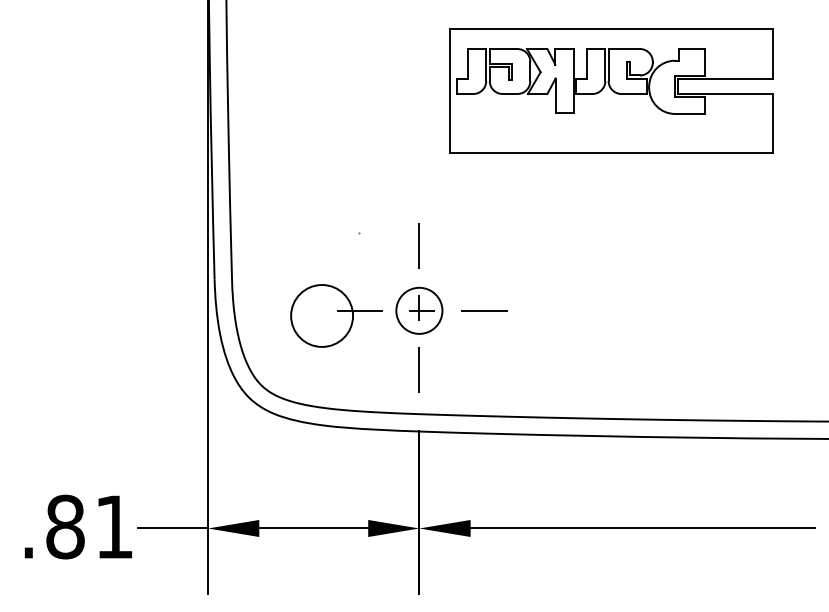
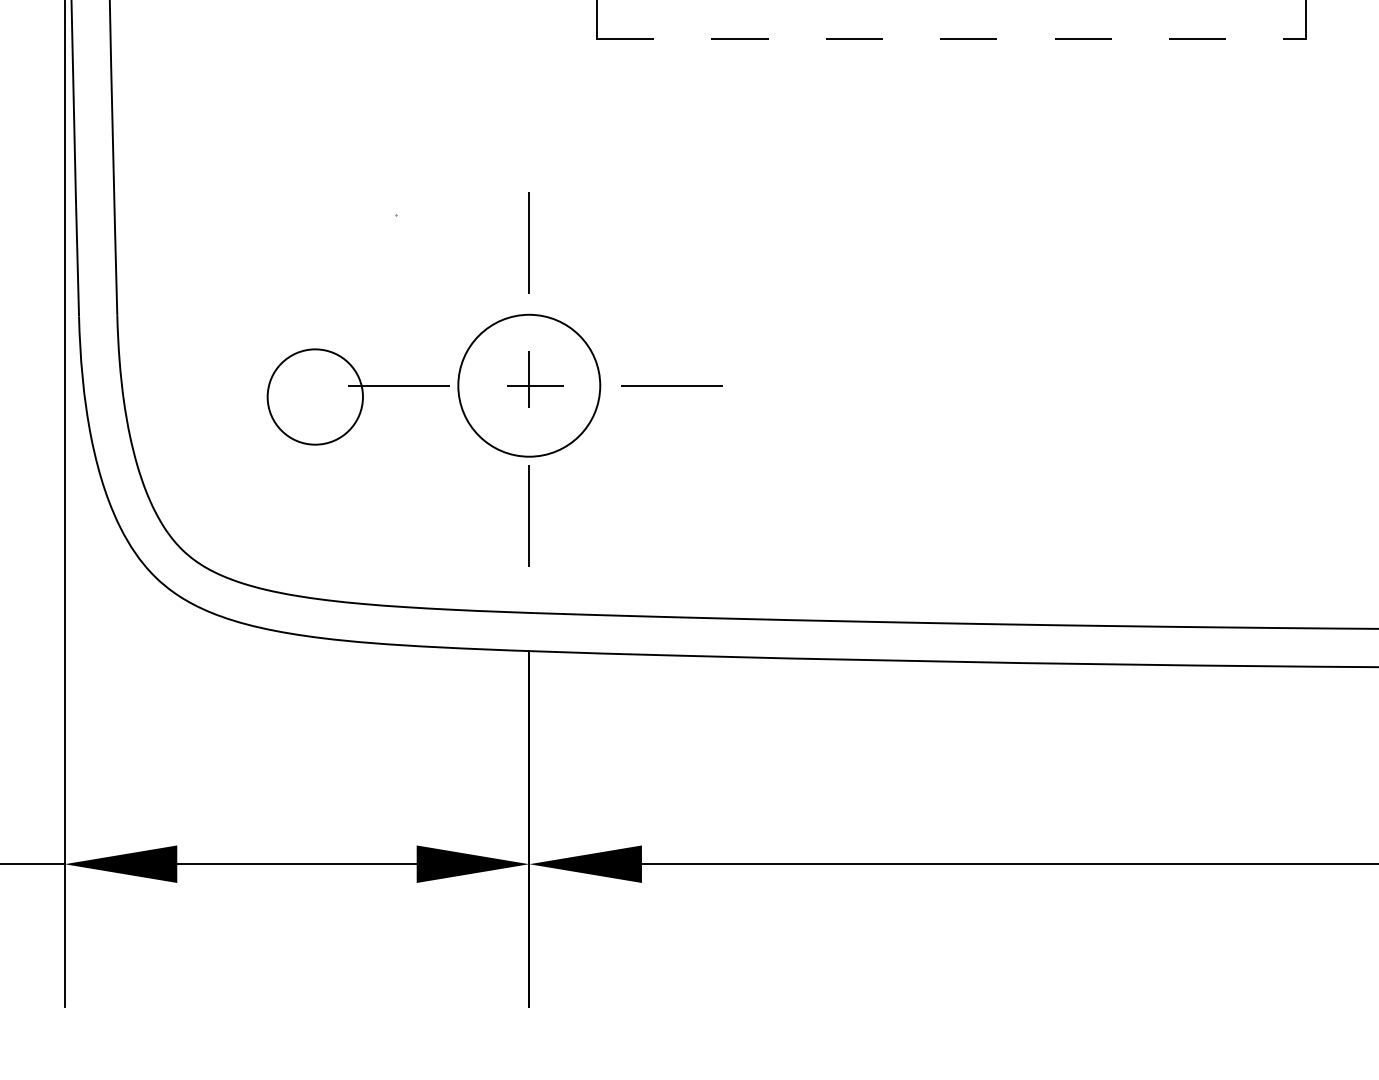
line: (612, 153) -> (953, 39), solid -> dashed
circle: (419, 310) -> (529, 384), size x1.4
circle: (322, 315) -> (316, 395), size x0.7

